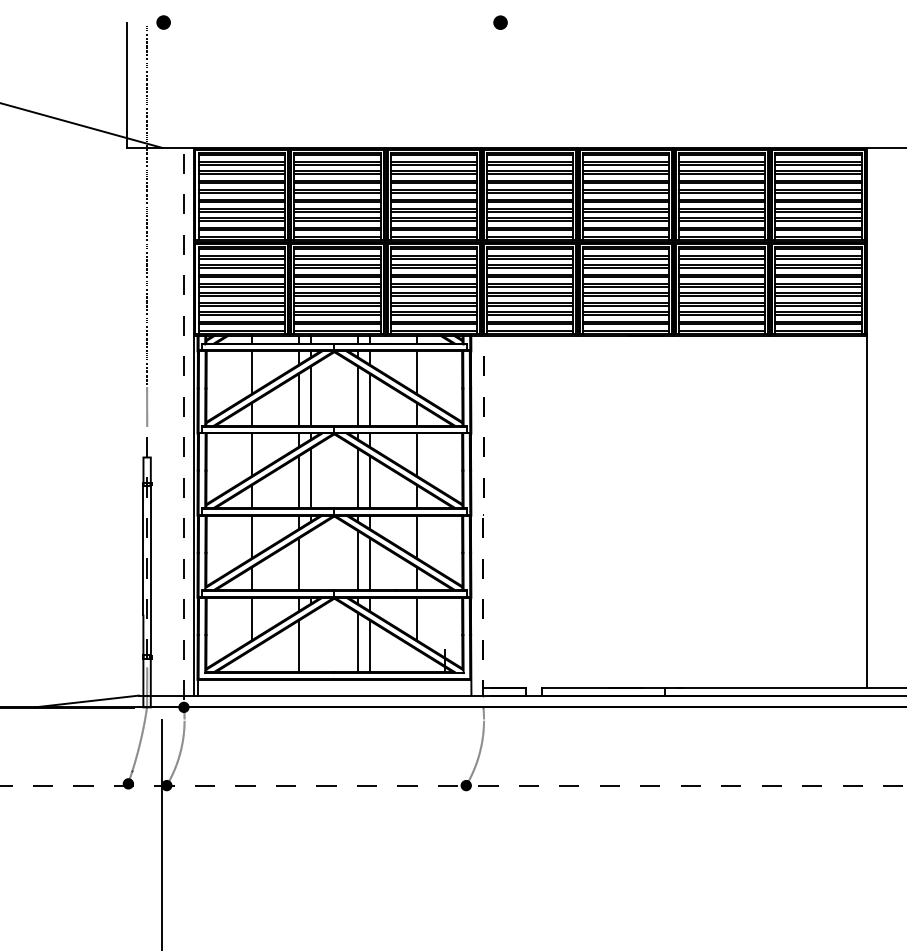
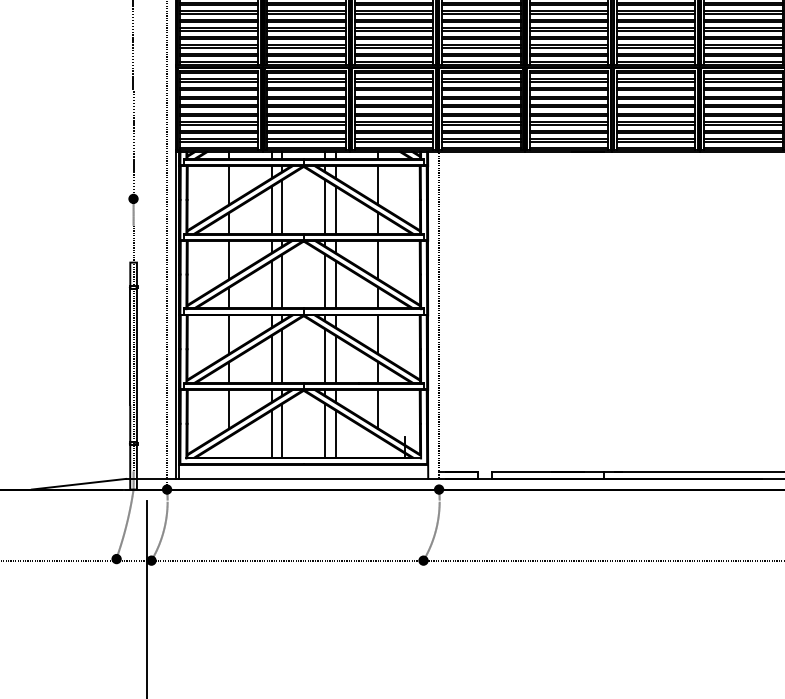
fill: (146, 387) -> (133, 199), added
line: (310, 560) -> (282, 356), added
line: (310, 642) -> (282, 430), added
fill: (483, 707) -> (439, 489), added

